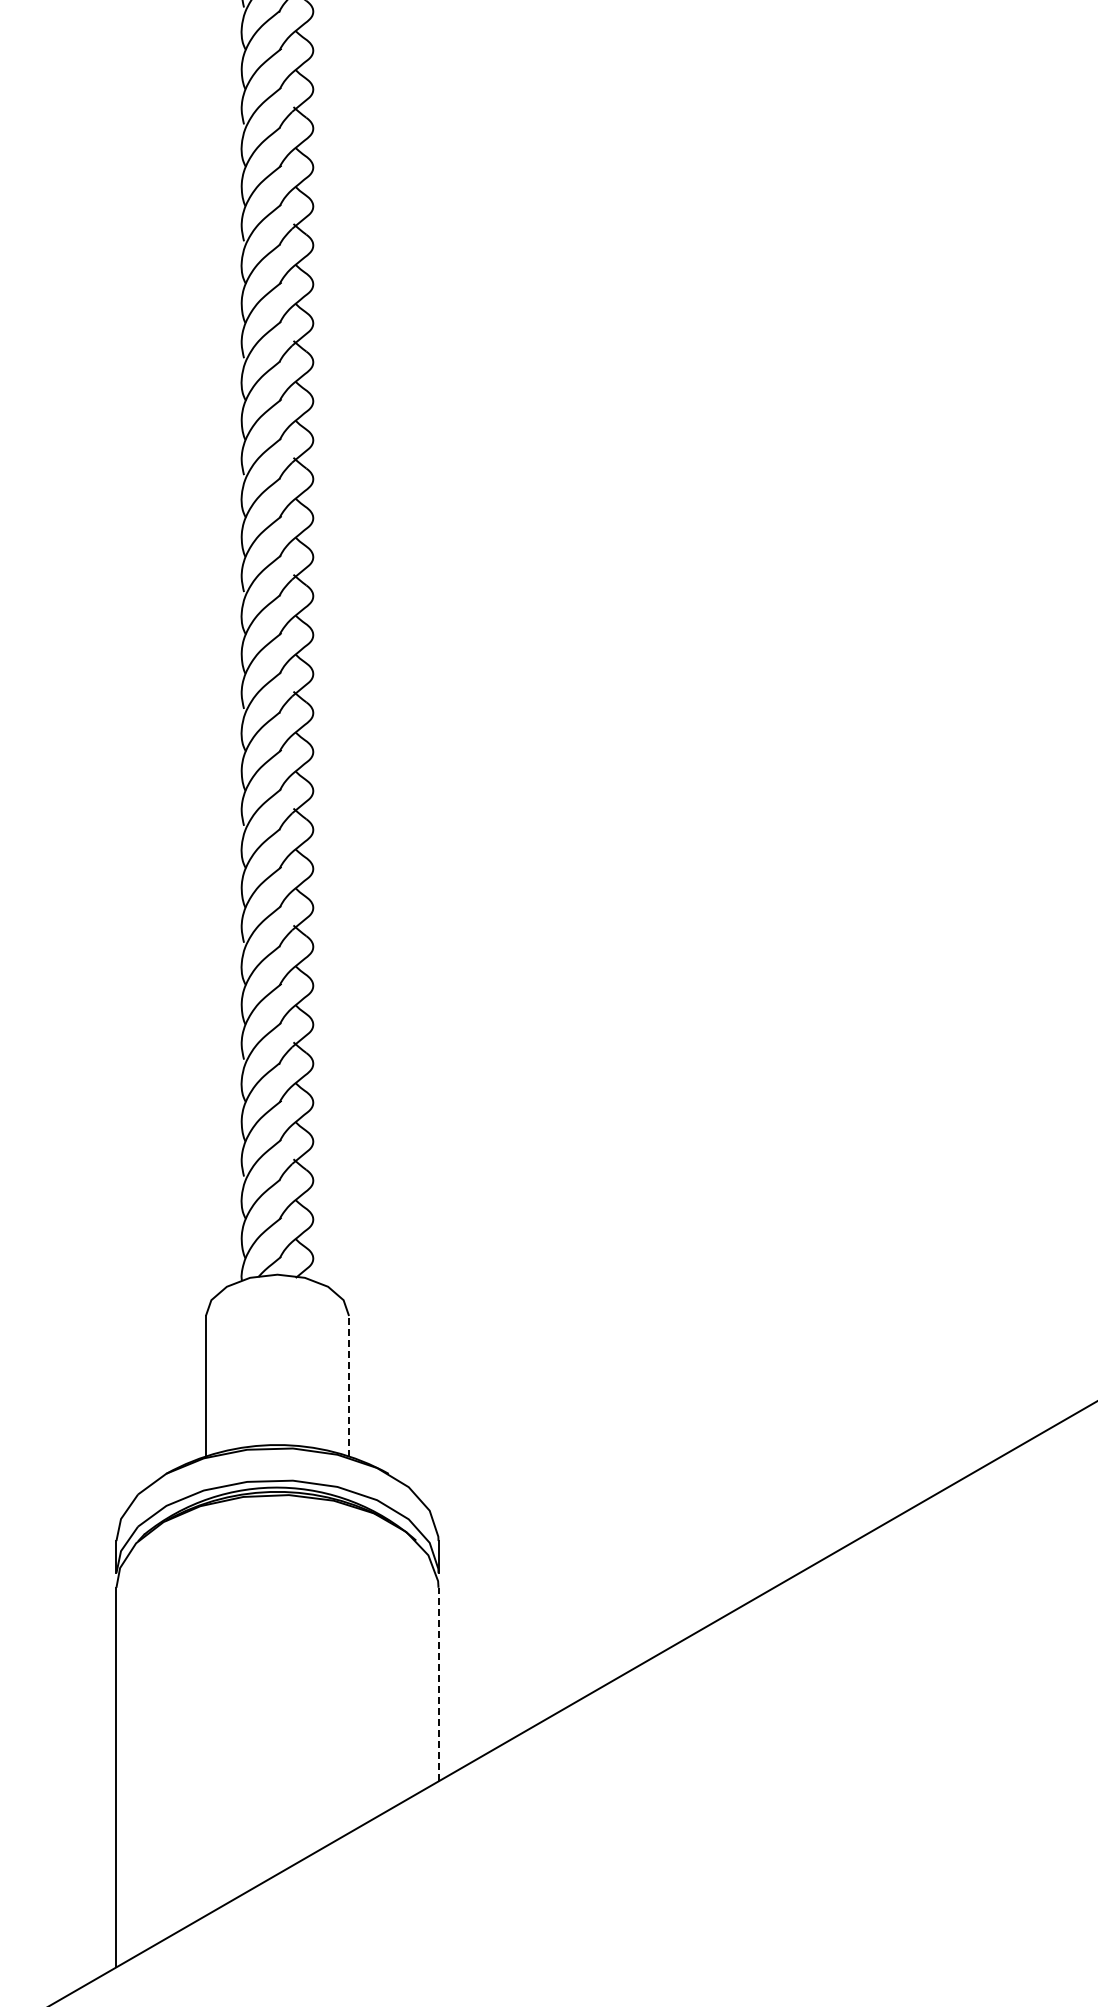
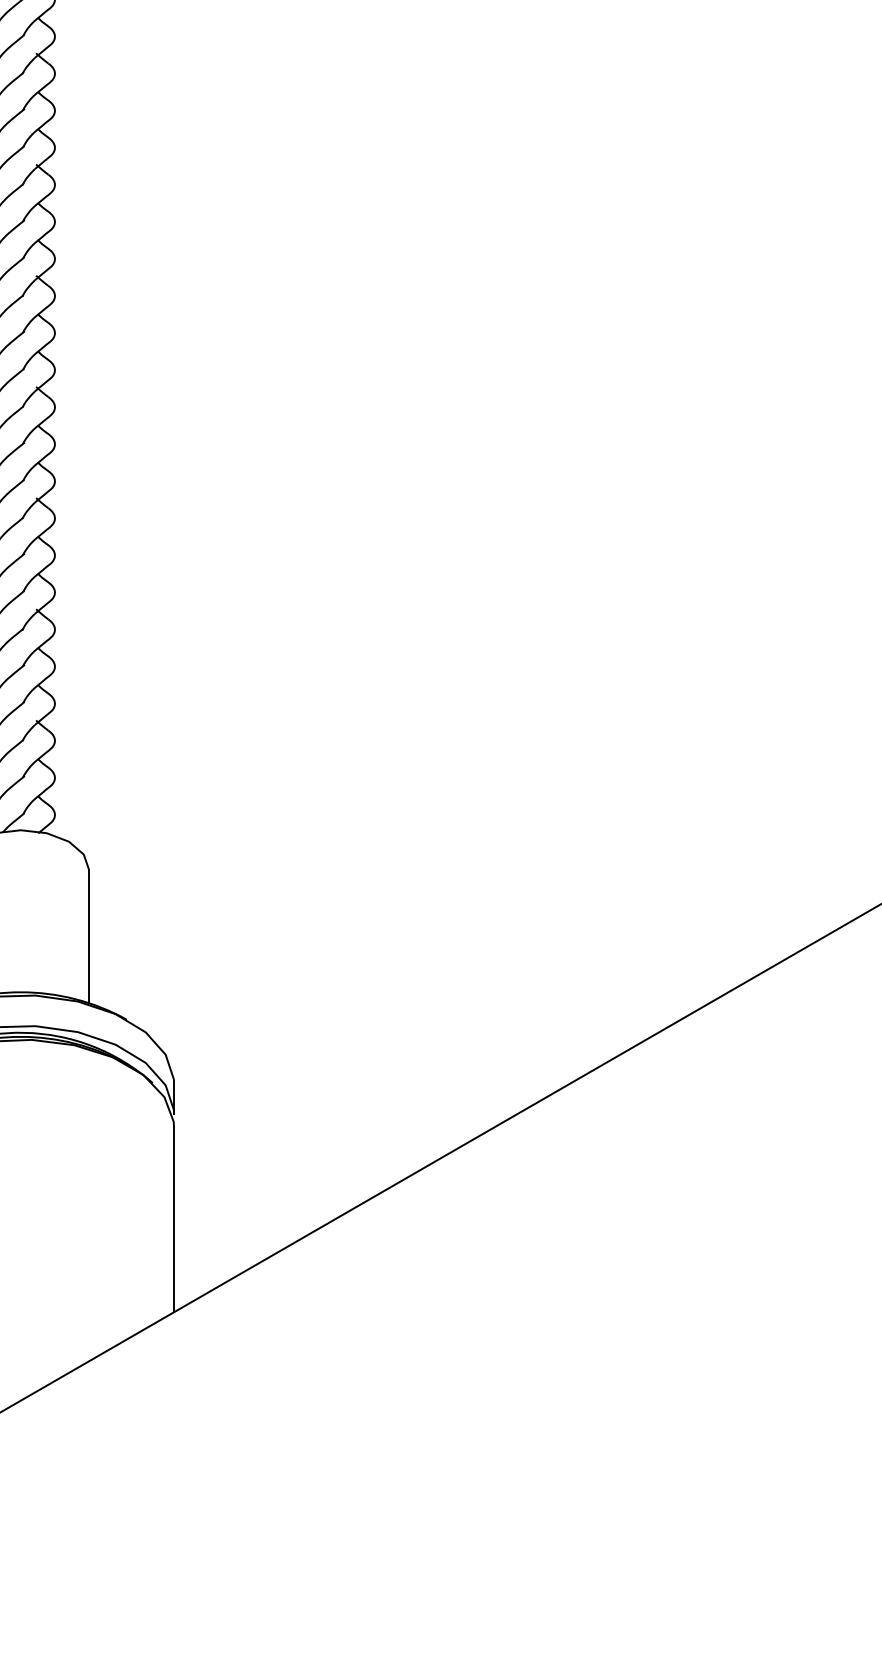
line: (349, 1385) -> (89, 935), dashed -> solid
line: (438, 1684) -> (174, 1220), dashed -> solid

